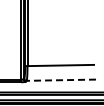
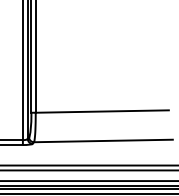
line: (61, 80) -> (103, 141), dashed -> solid

